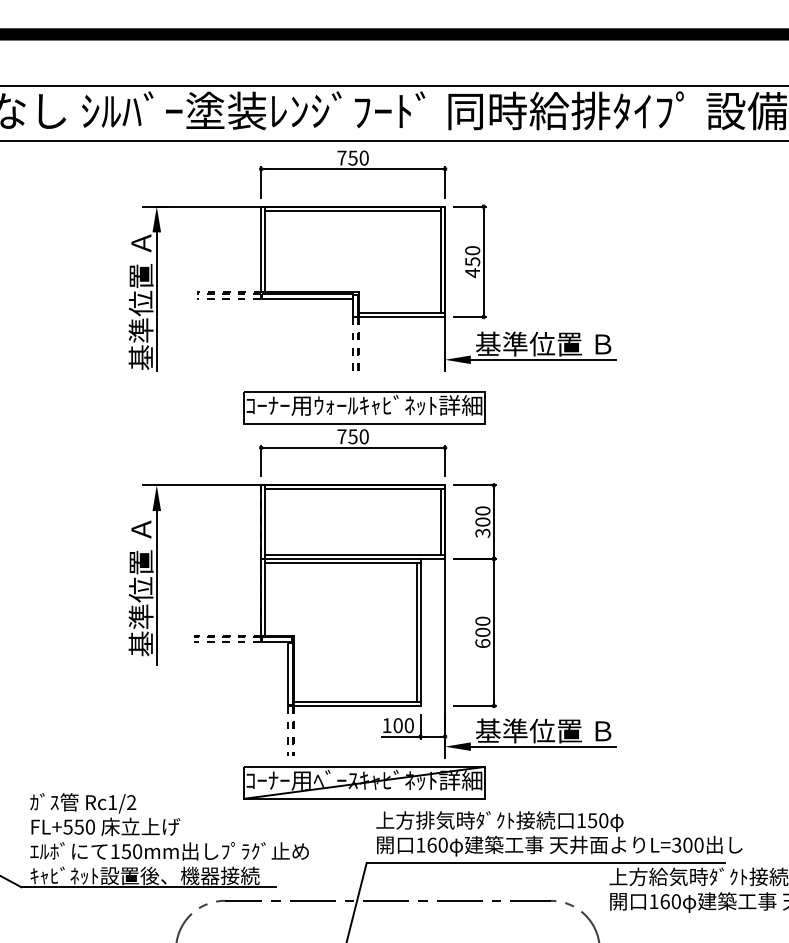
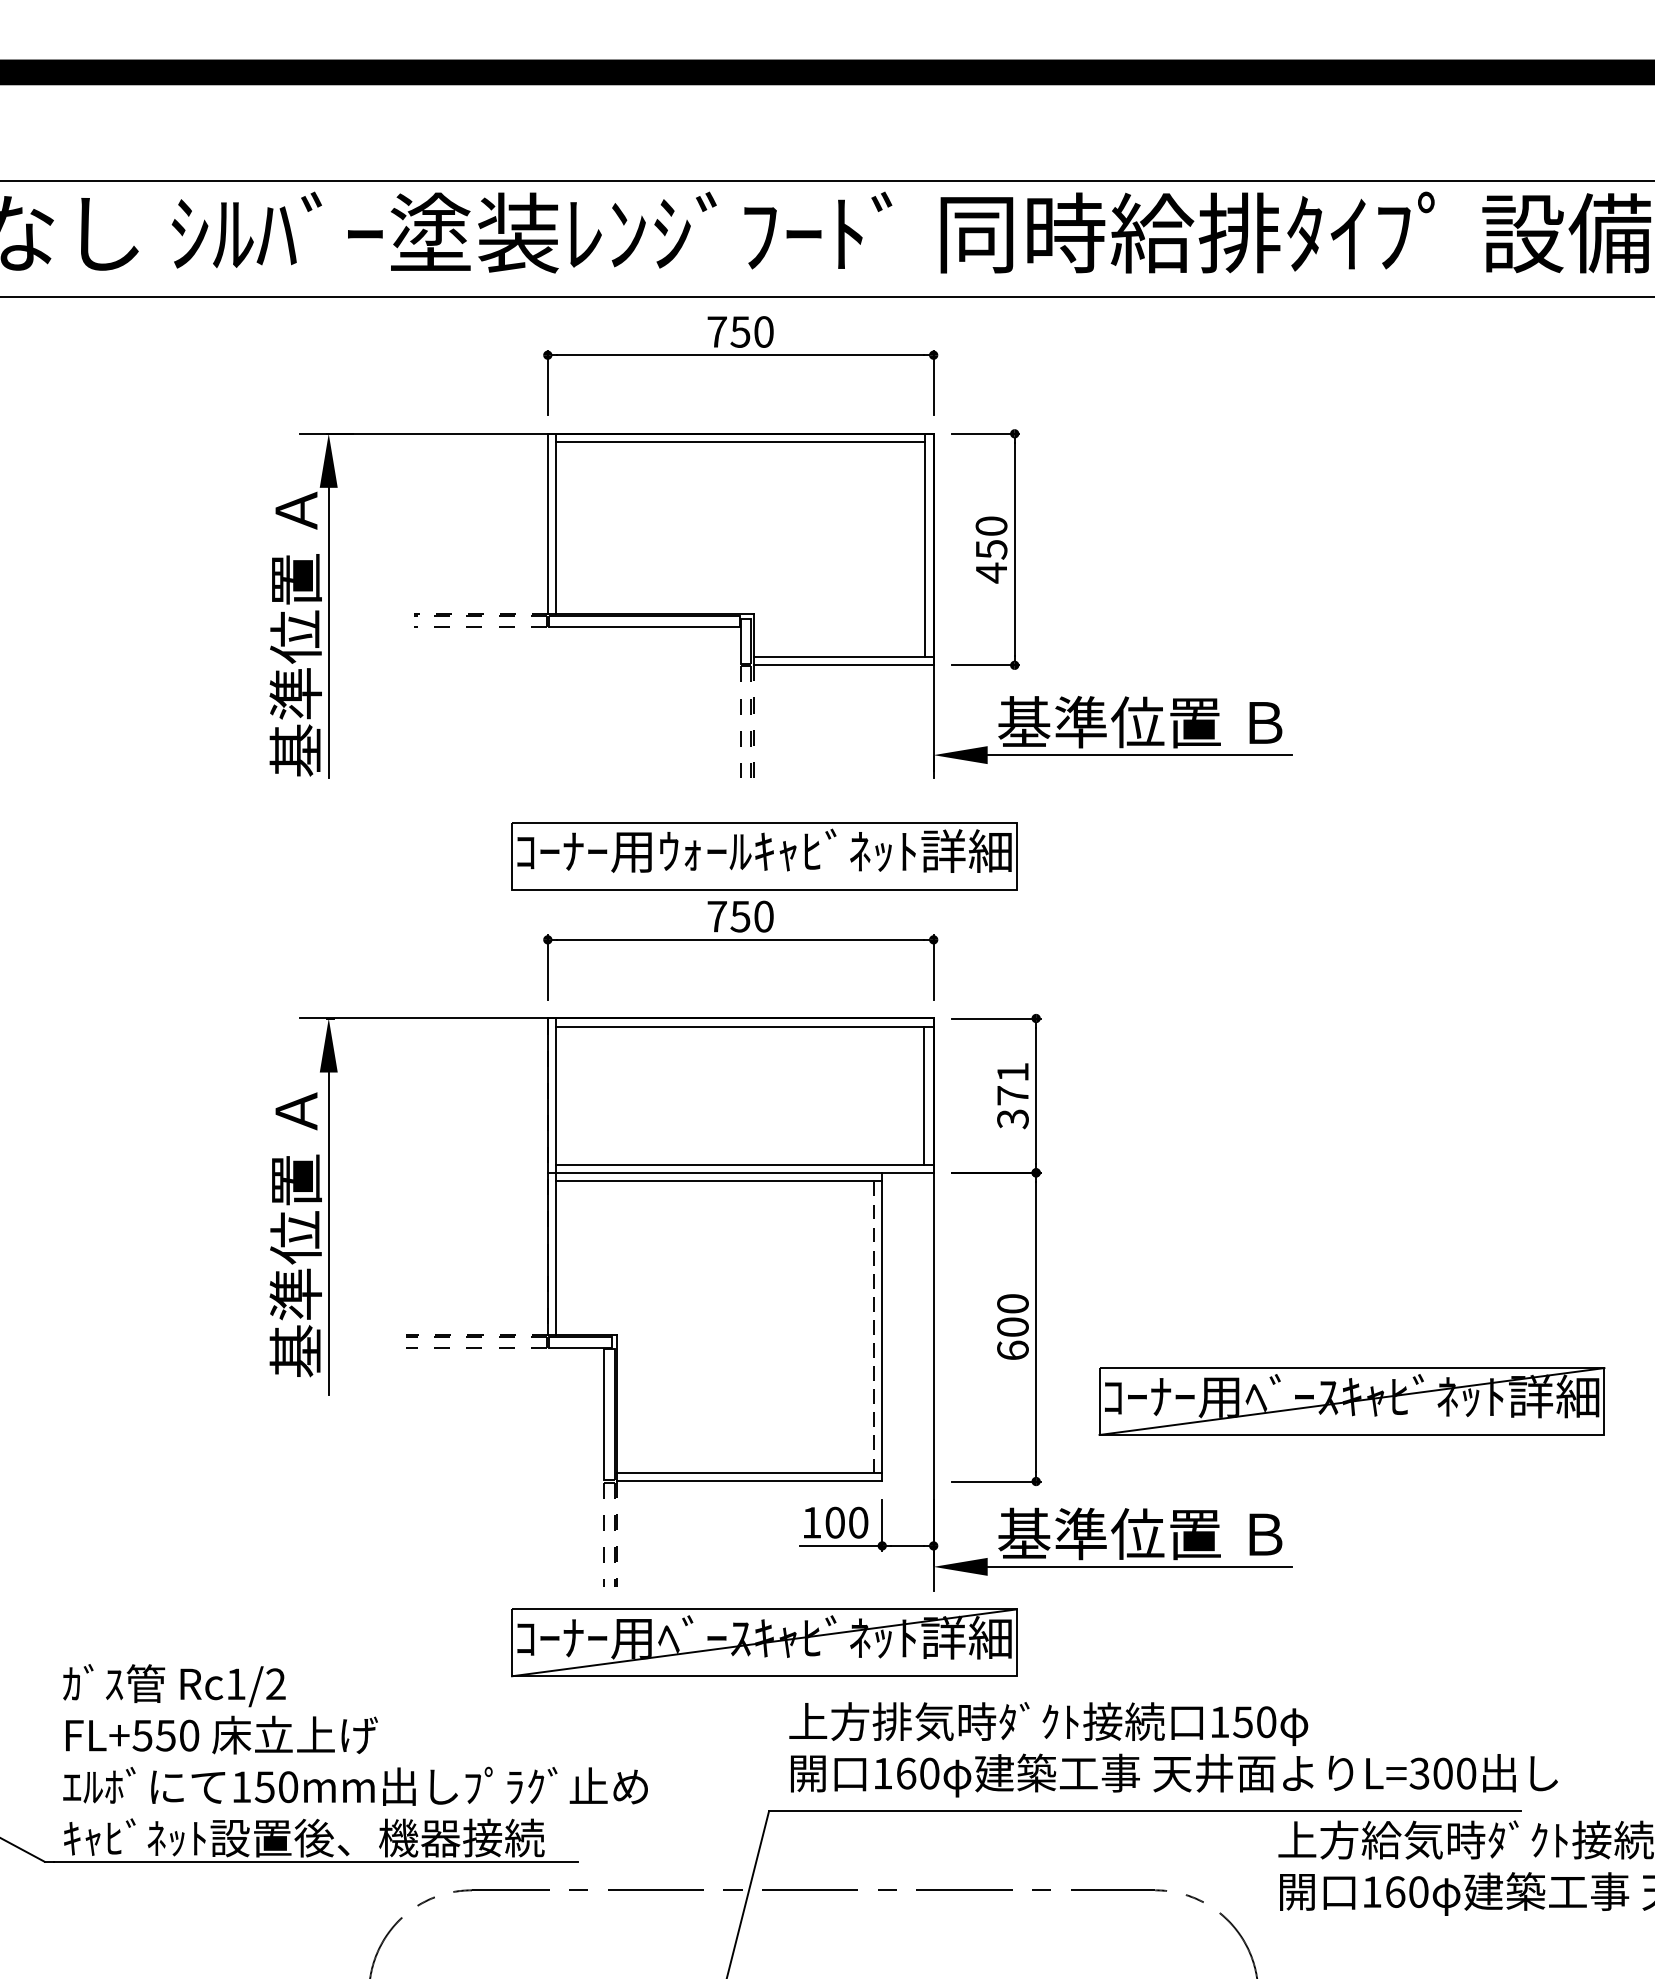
text: (482, 516) -> (1012, 1083), 300 -> 371
line: (416, 632) -> (873, 1327), solid -> dashed
part: (644, 667) -> (1352, 1400), added

